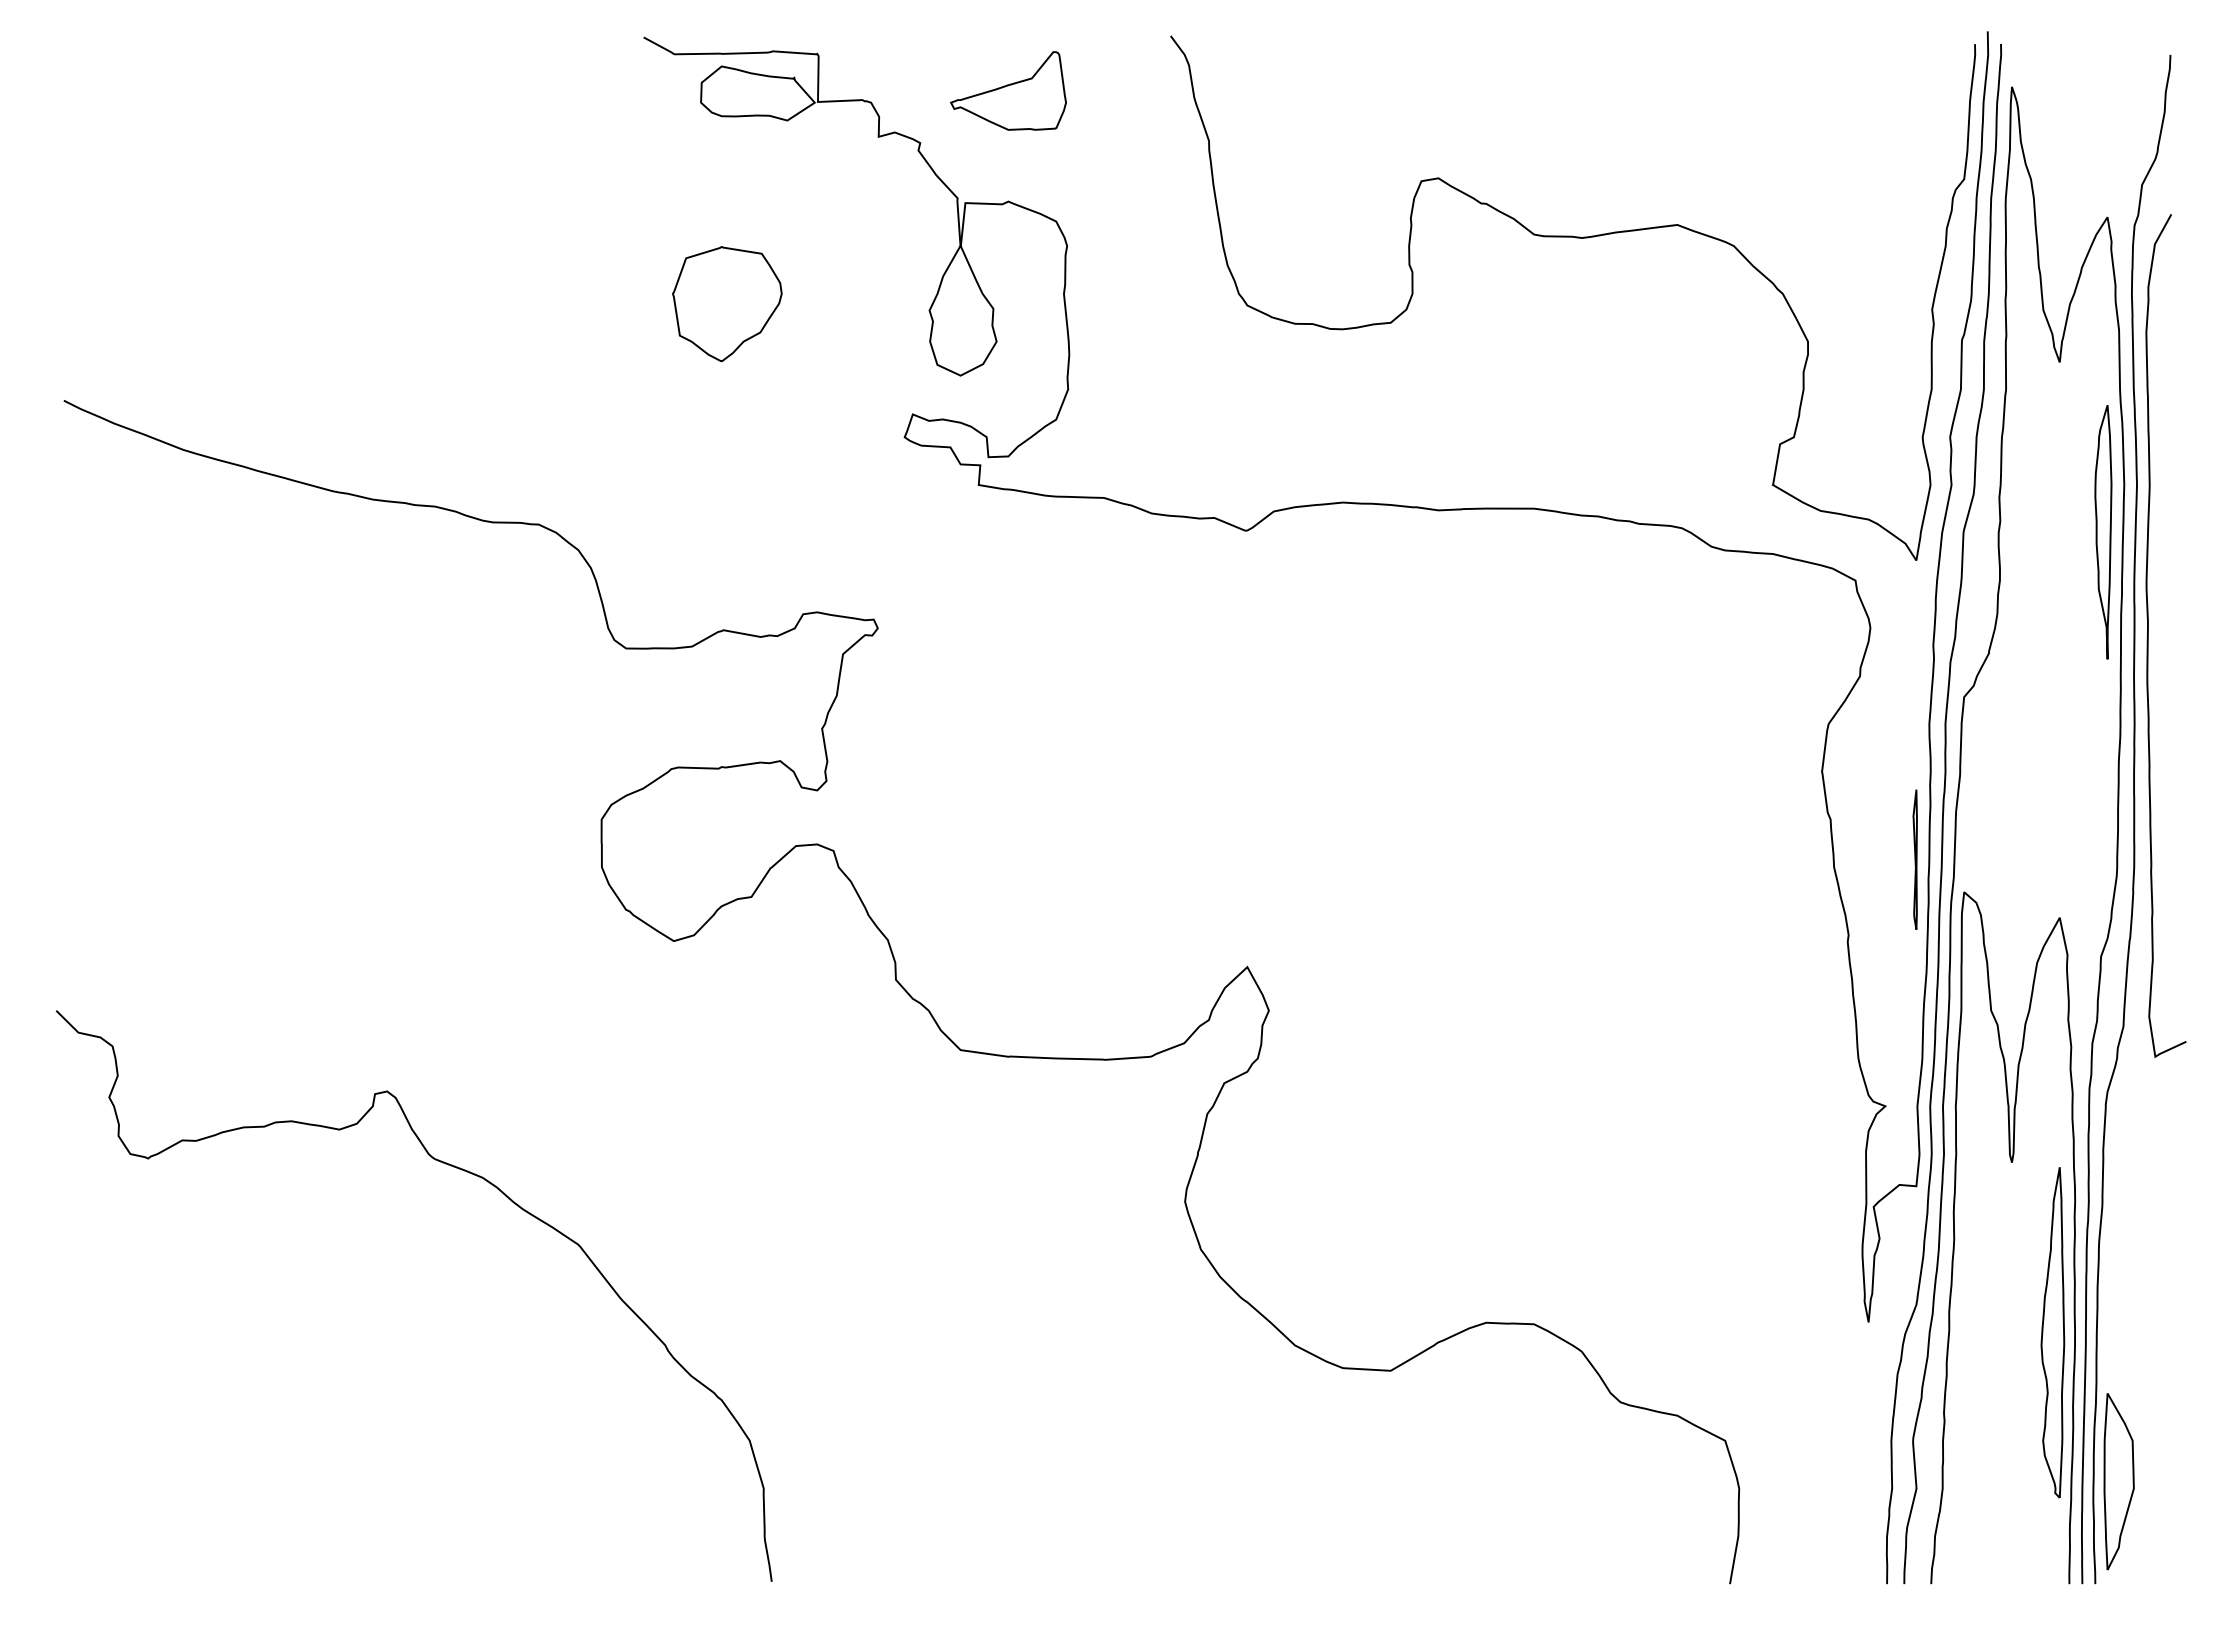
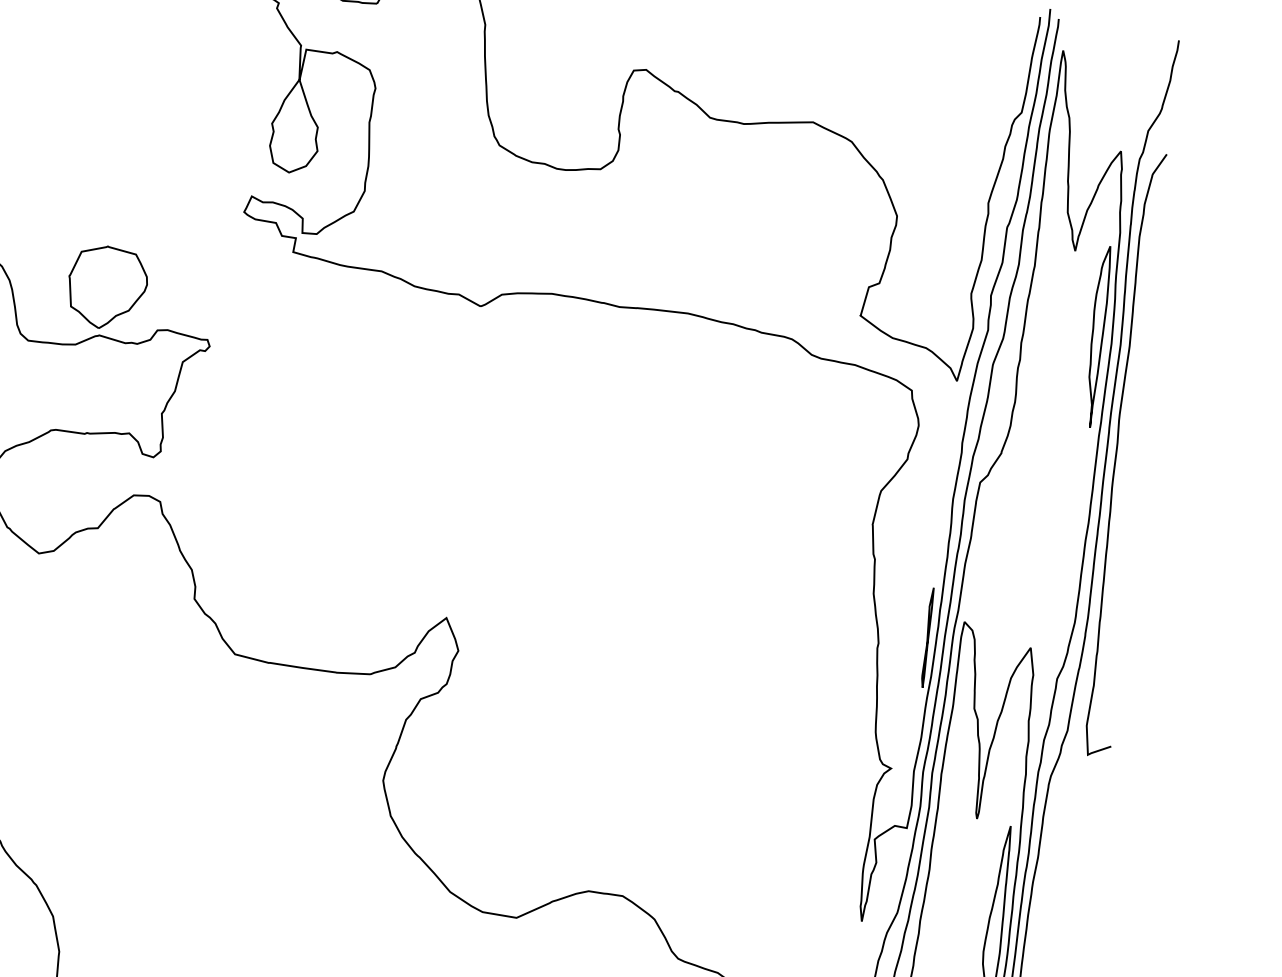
part: (727, 304) -> (107, 288), moved
part: (2103, 532) -> (1097, 336), moved
part: (1914, 859) -> (926, 637), moved

